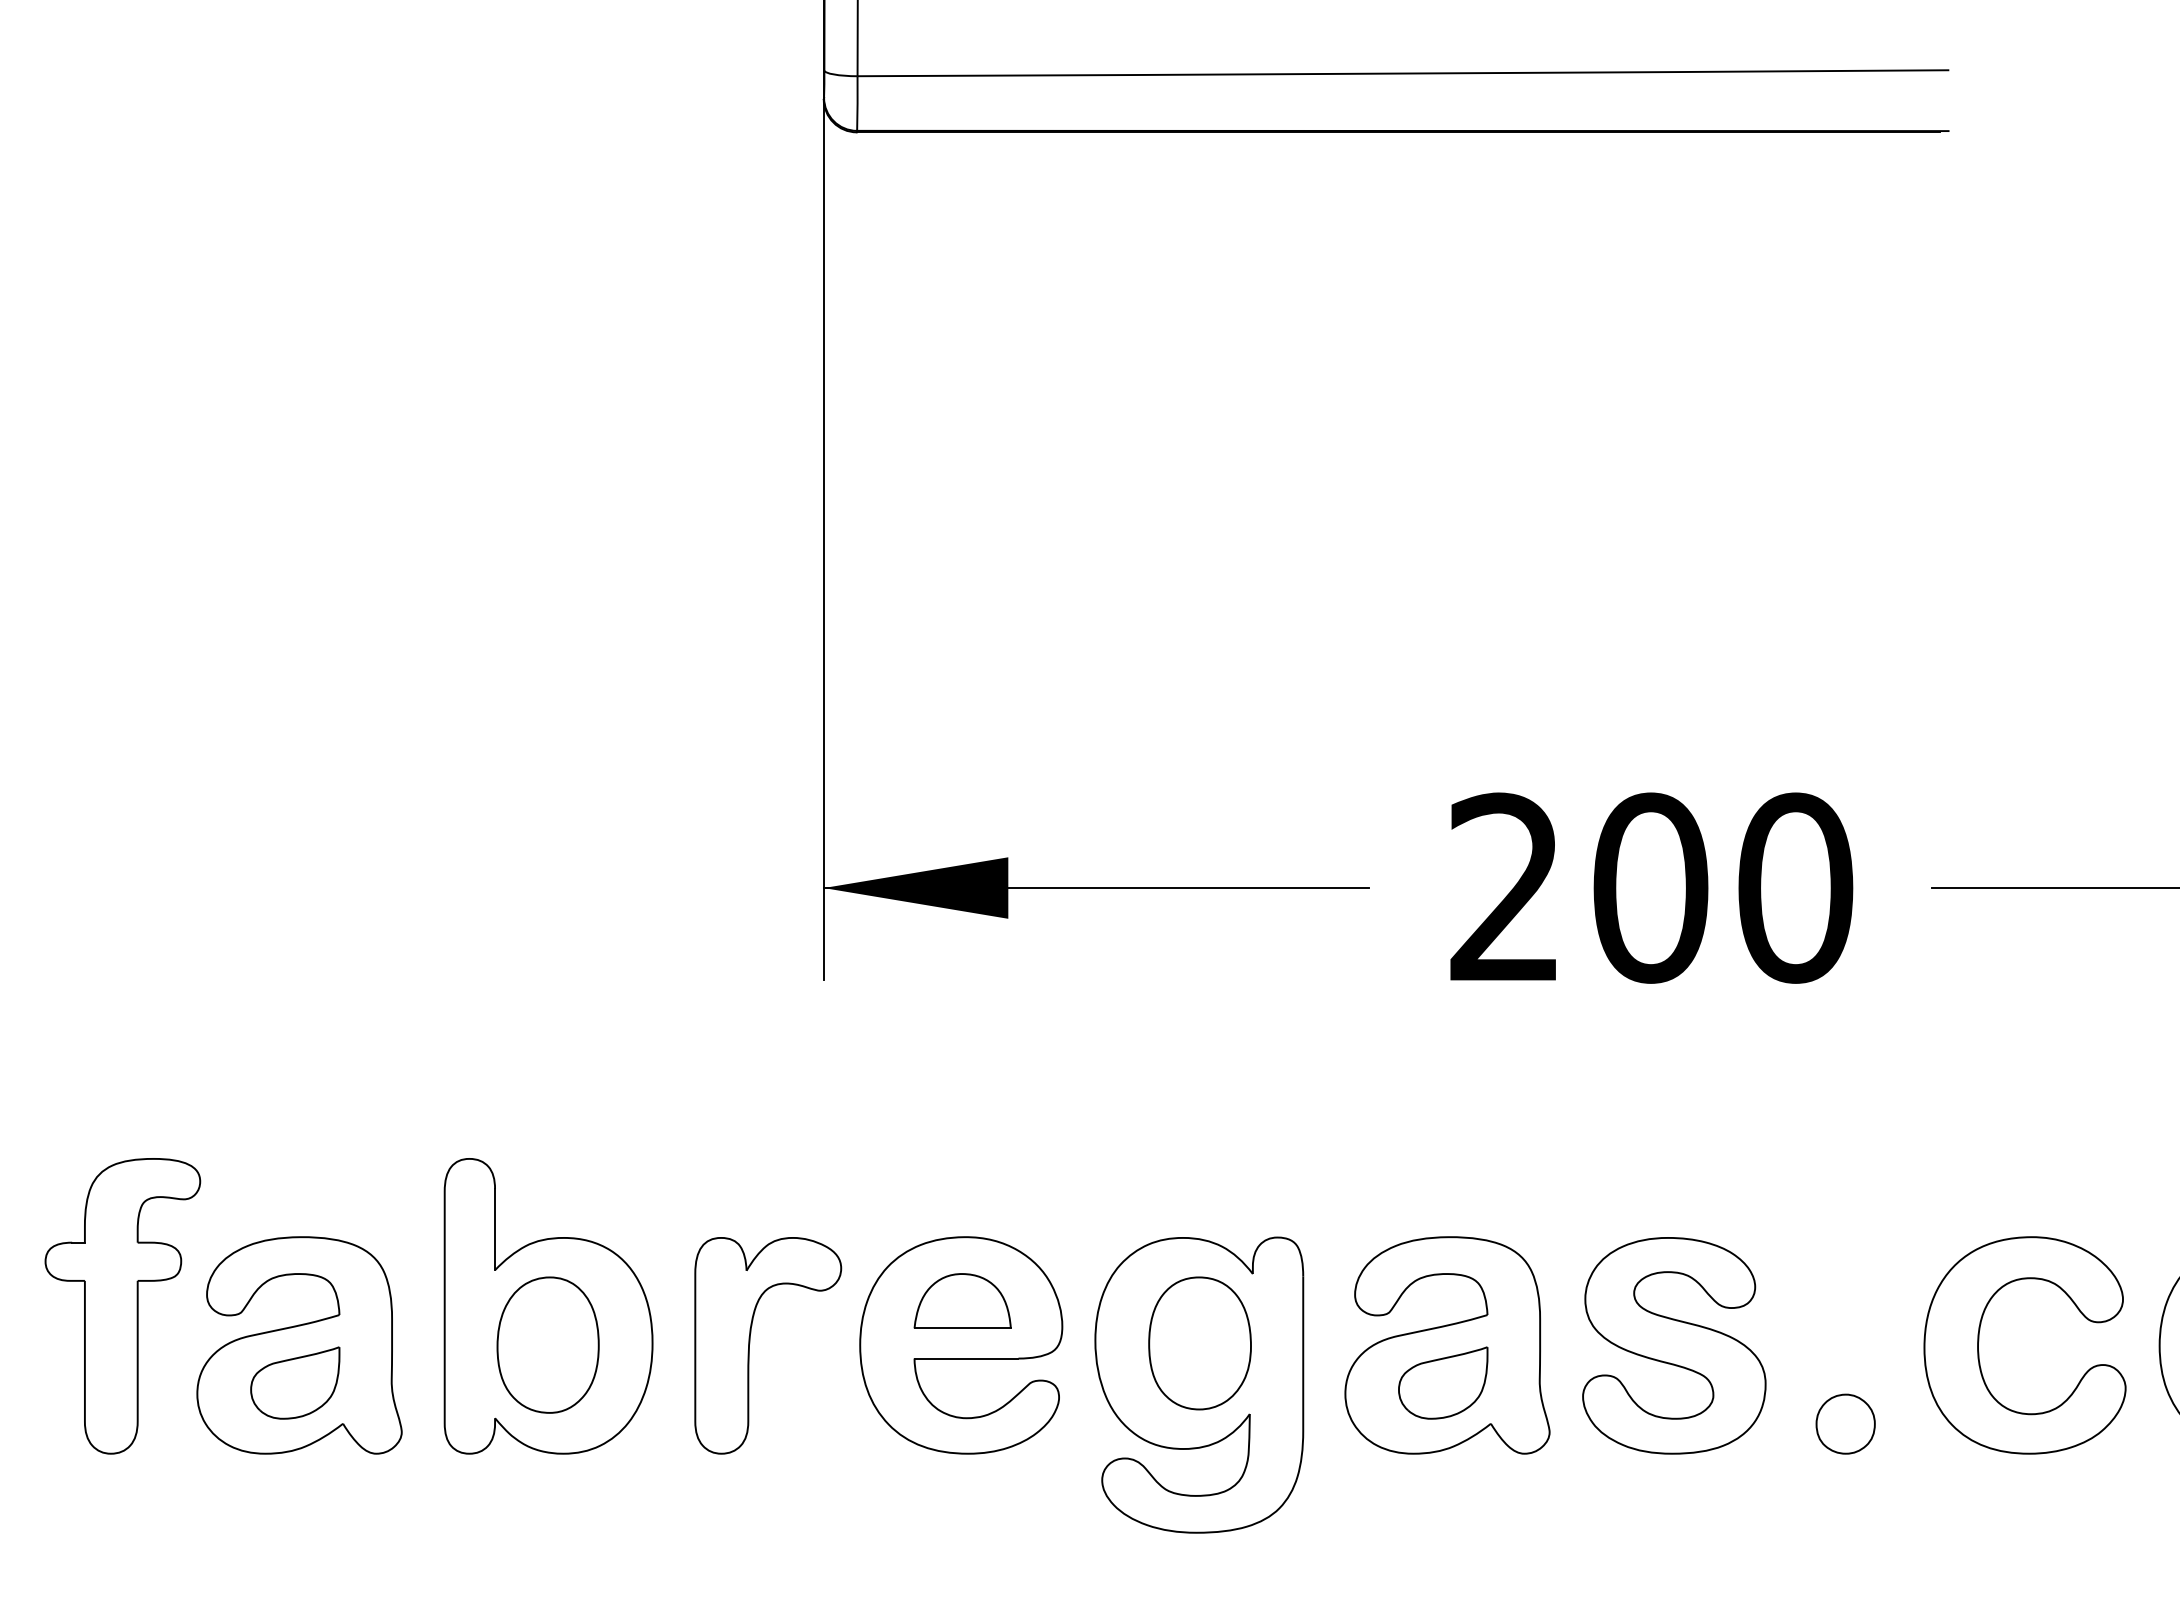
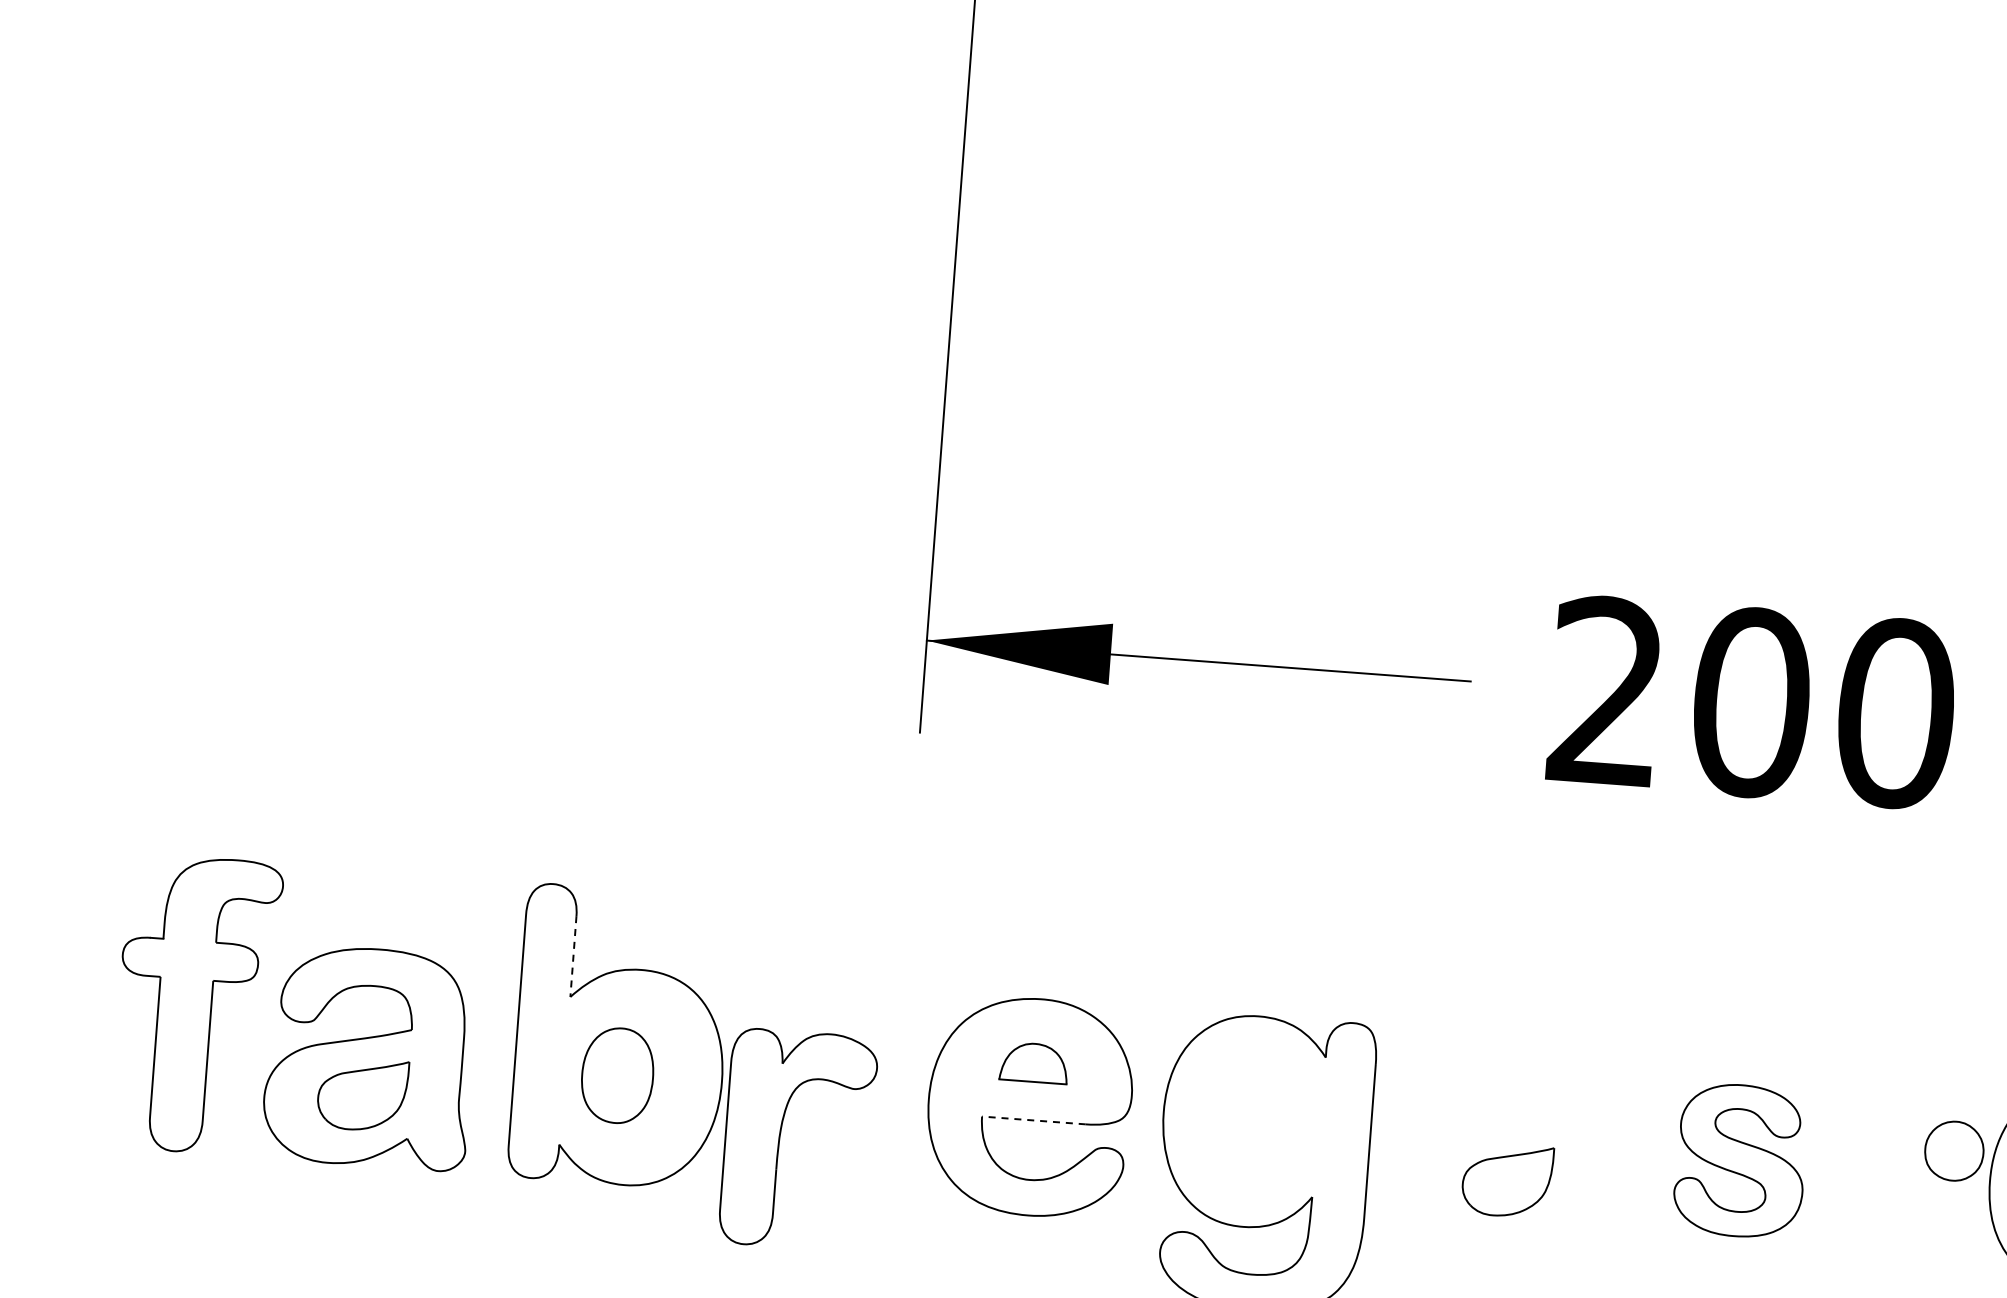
line: (495, 1229) -> (573, 956), solid -> dashed
part: (962, 1300) -> (1034, 1062), size x0.7
part: (750, 1343) -> (780, 1136), moved
part: (1199, 1343) -> (1267, 1122), removed
part: (547, 1344) -> (617, 1075), size x0.7
part: (1447, 1345) -> (1514, 1143), removed
part: (1674, 1345) -> (1740, 1160), size x0.7
line: (966, 1358) -> (1033, 1120), solid -> dashed
part: (1845, 1423) -> (1954, 1150), moved

